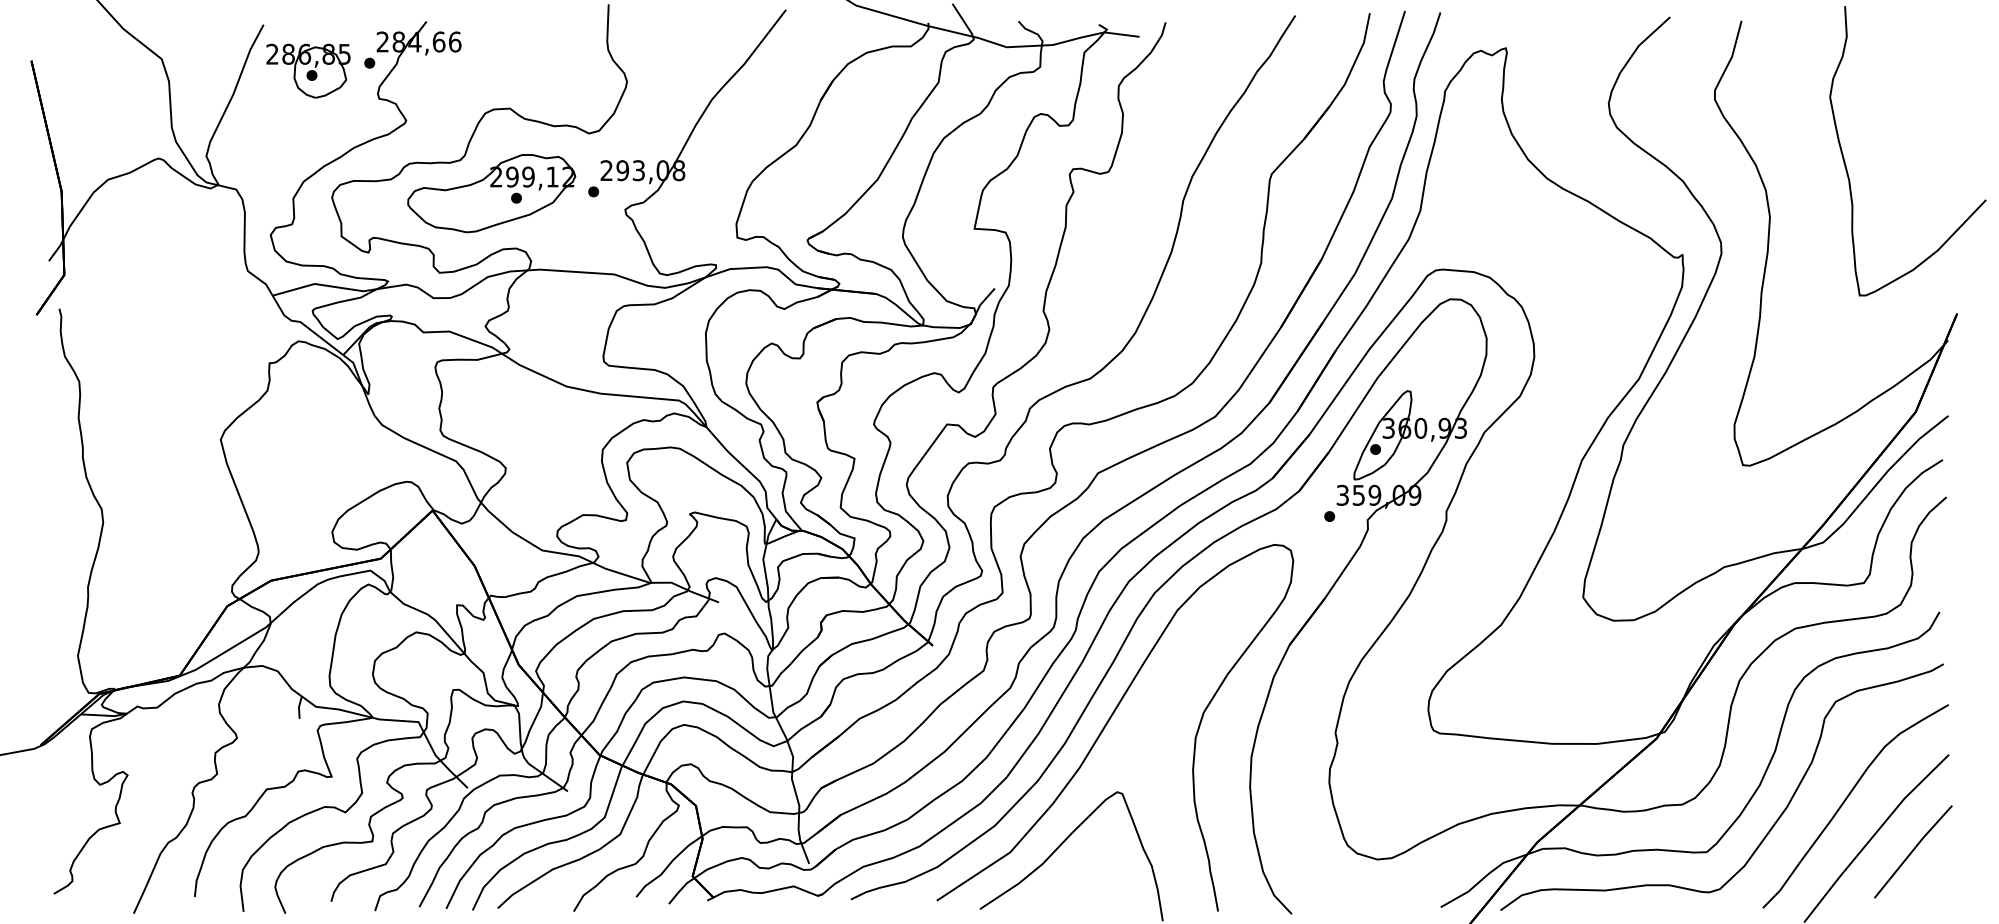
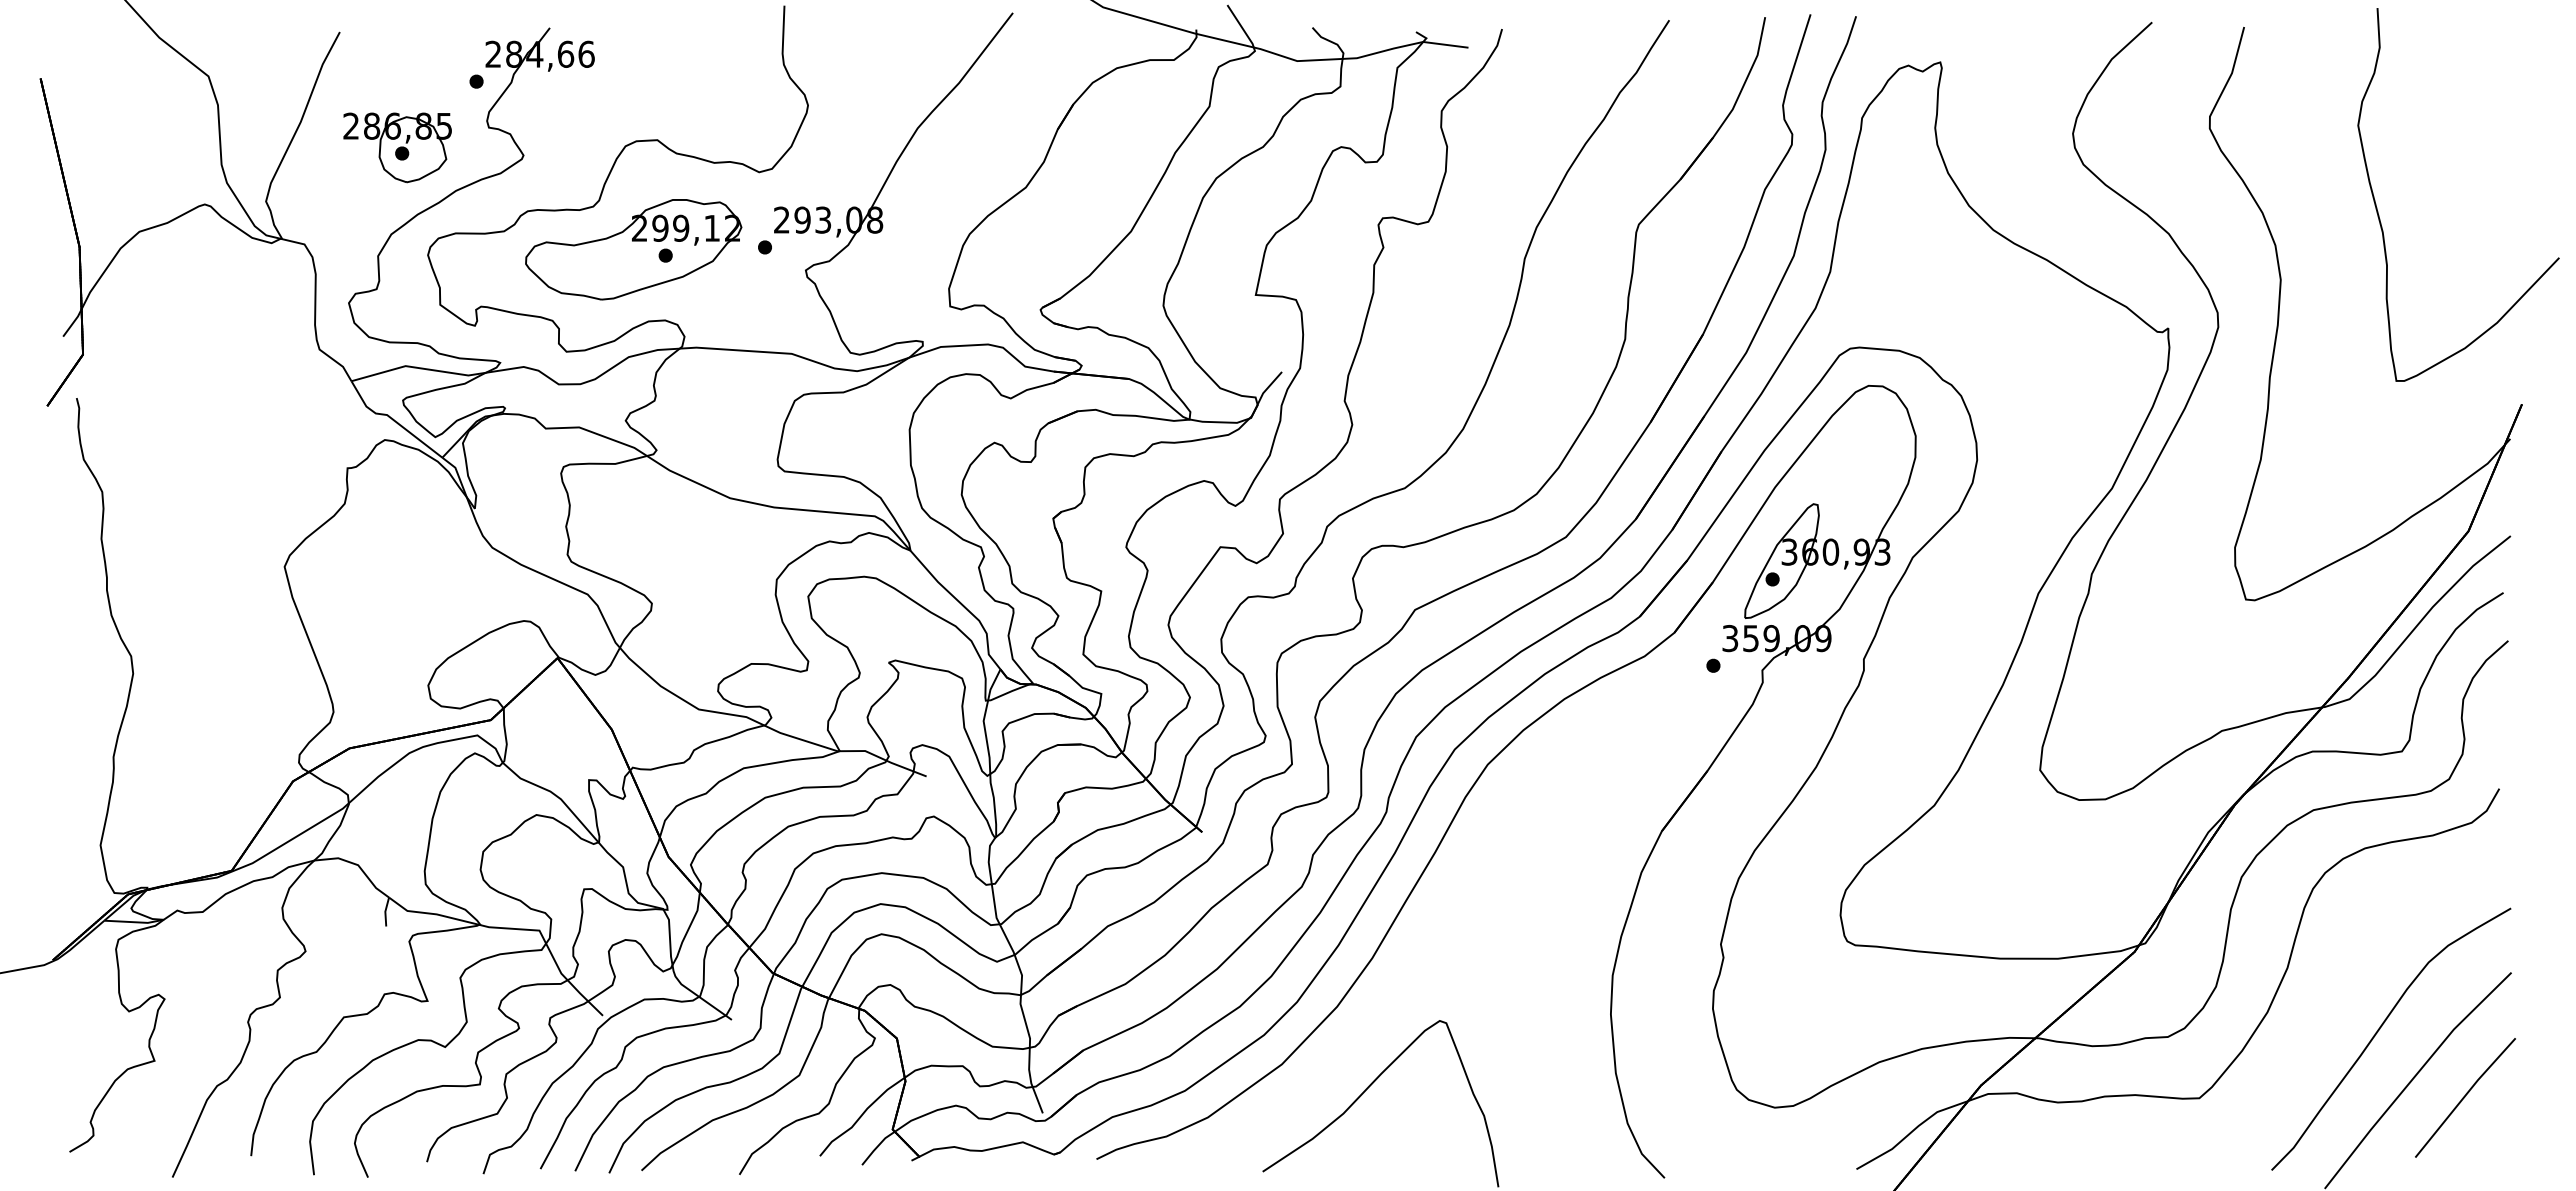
part: (308, 70) -> (397, 147), moved
part: (1107, 723) -> (1427, 932), removed
part: (1774, 822) -> (2286, 1060), removed

